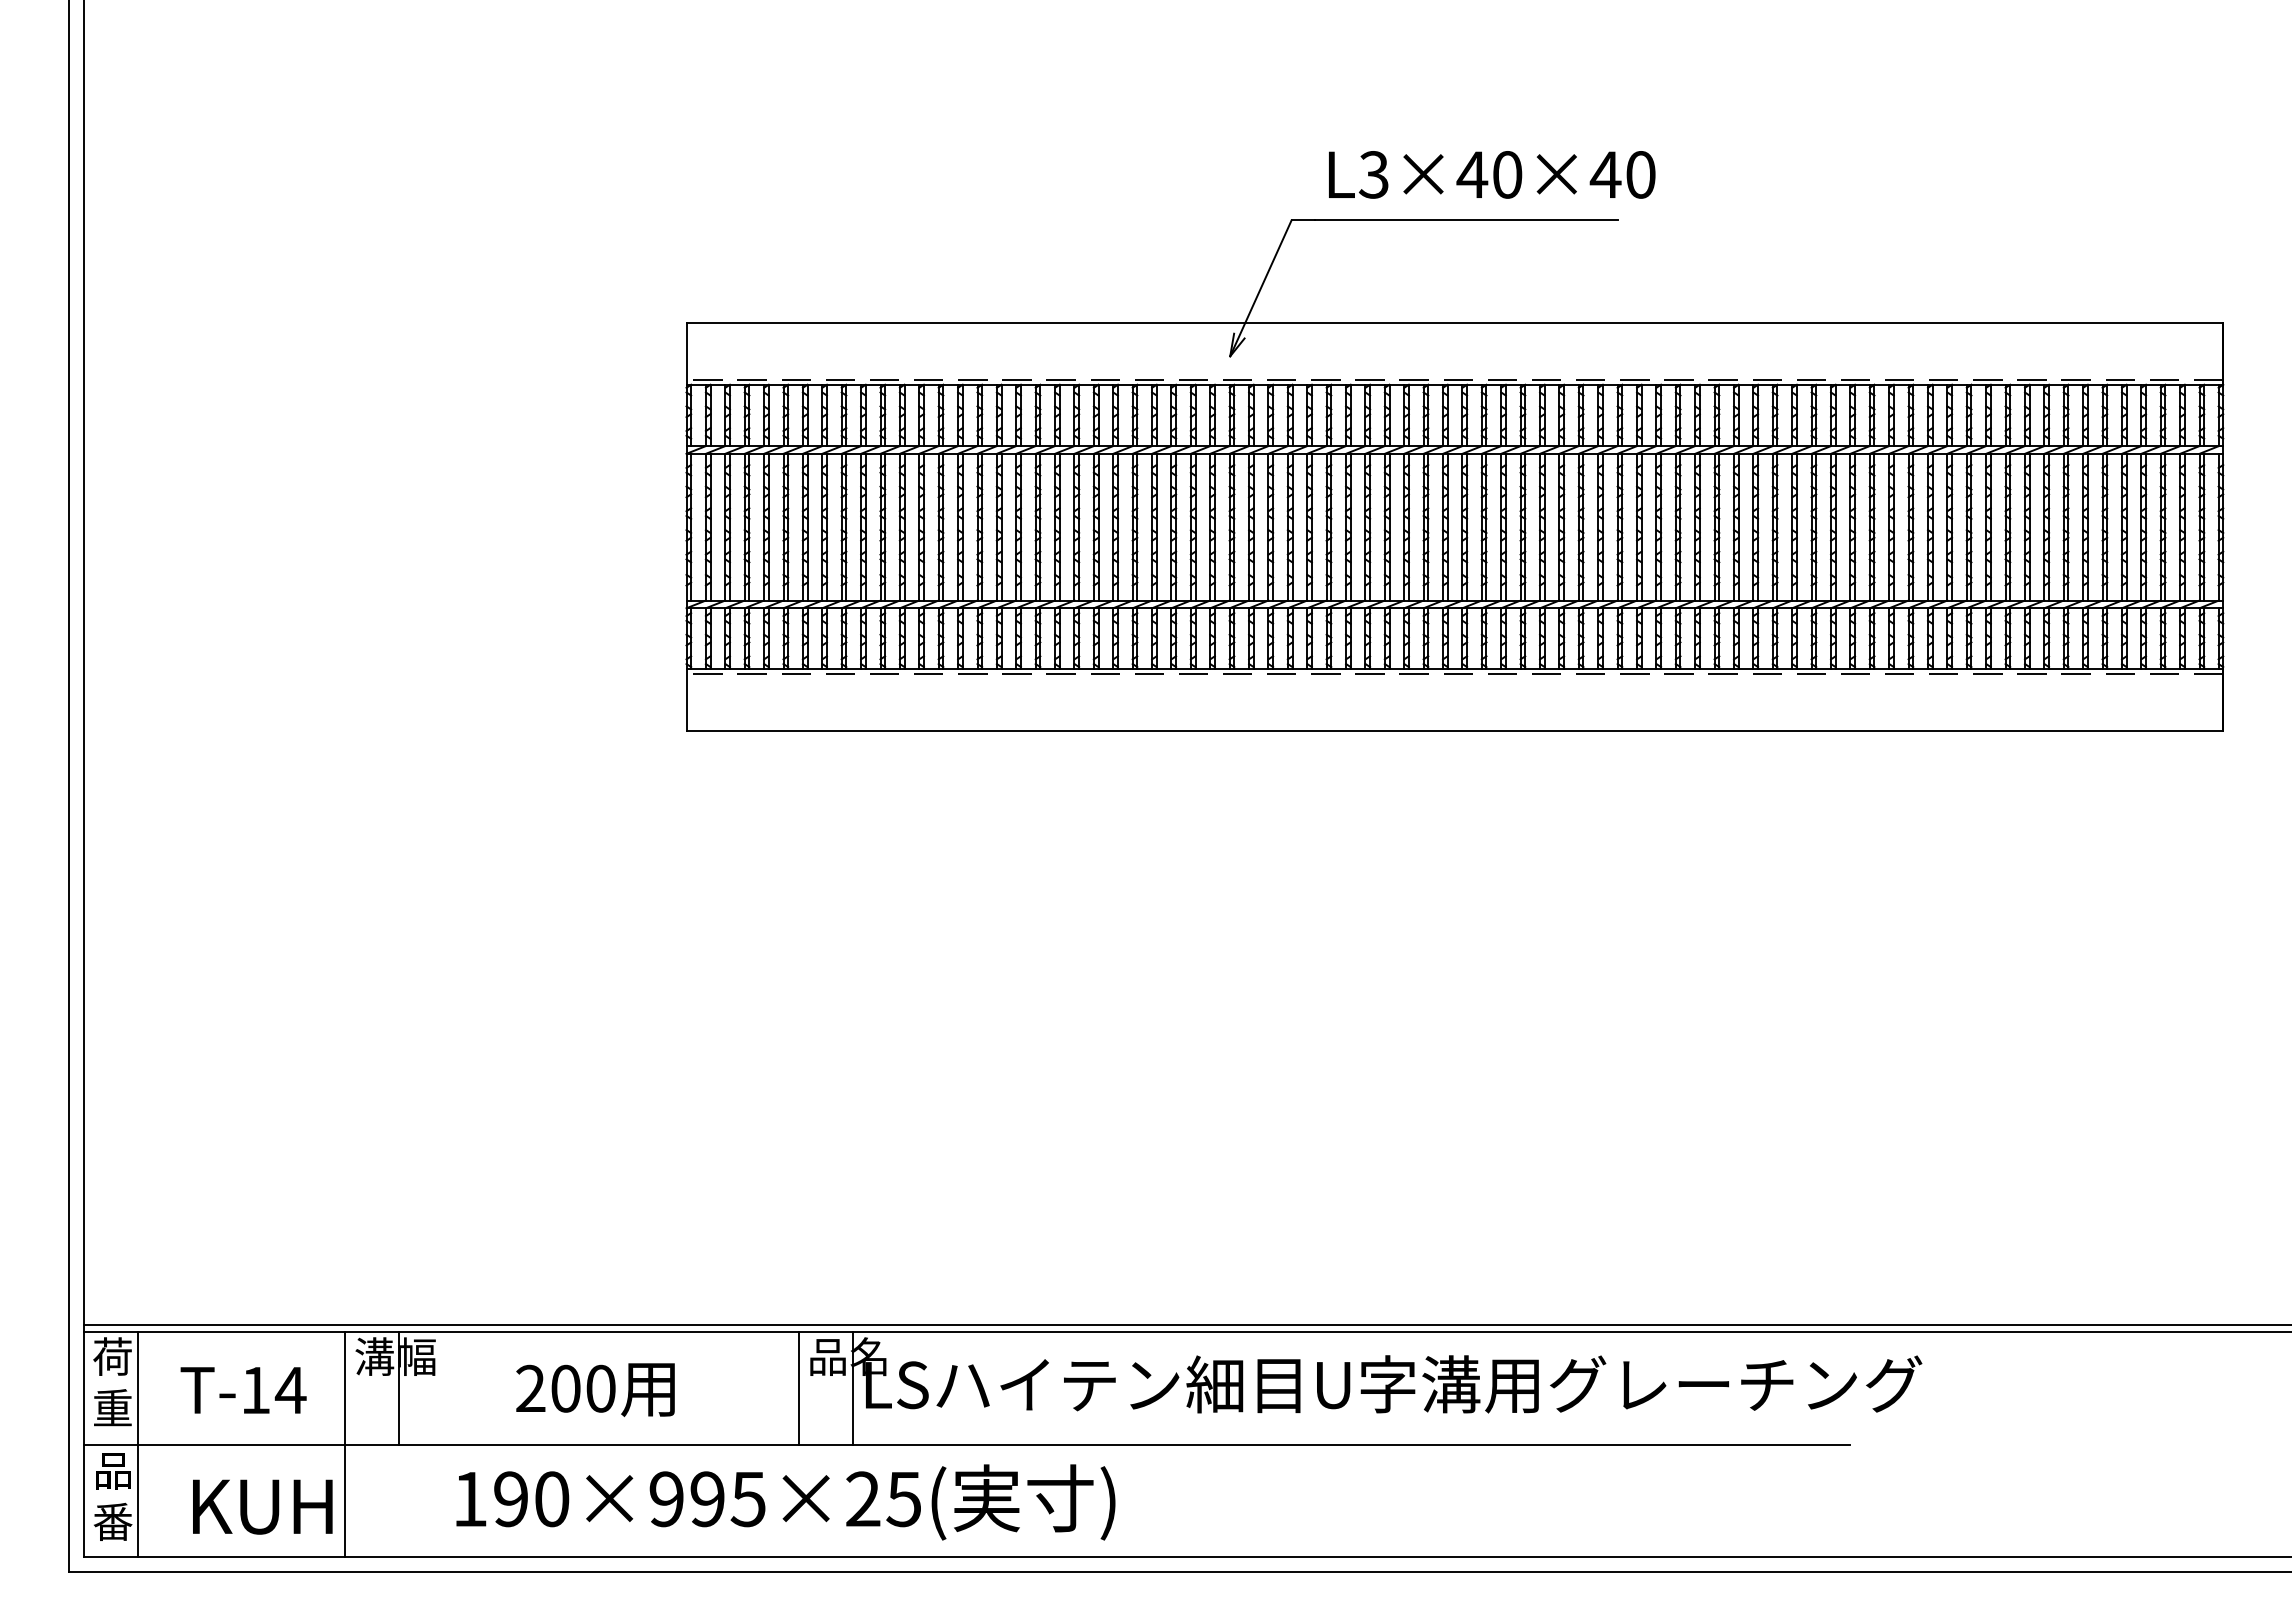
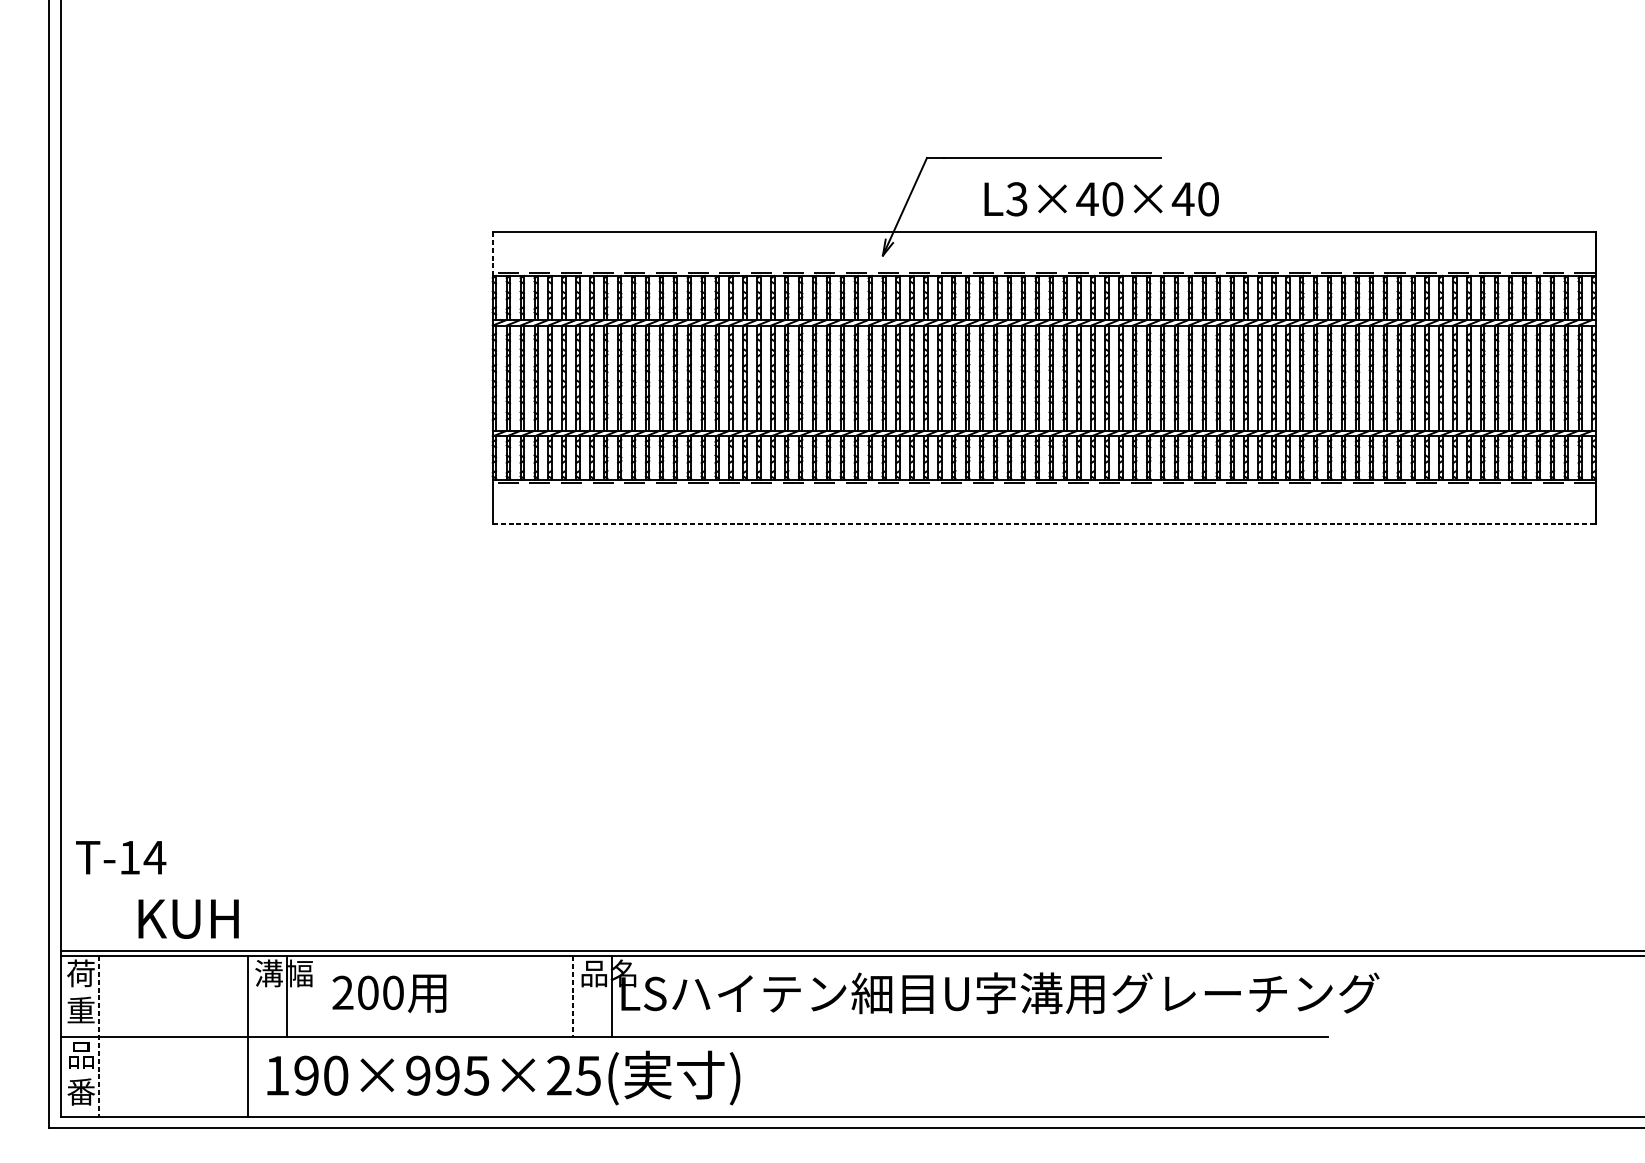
text: (1492, 174) -> (1102, 199), moved
line: (686, 354) -> (492, 254), solid -> dashed
line: (1455, 731) -> (1044, 524), solid -> dashed
text: (595, 1389) -> (389, 993), moved
line: (798, 1389) -> (573, 996), solid -> dashed
text: (243, 1390) -> (121, 857), moved
line: (138, 1445) -> (99, 1037), solid -> dashed
text: (785, 1502) -> (503, 1078), moved
text: (262, 1506) -> (188, 918), moved

